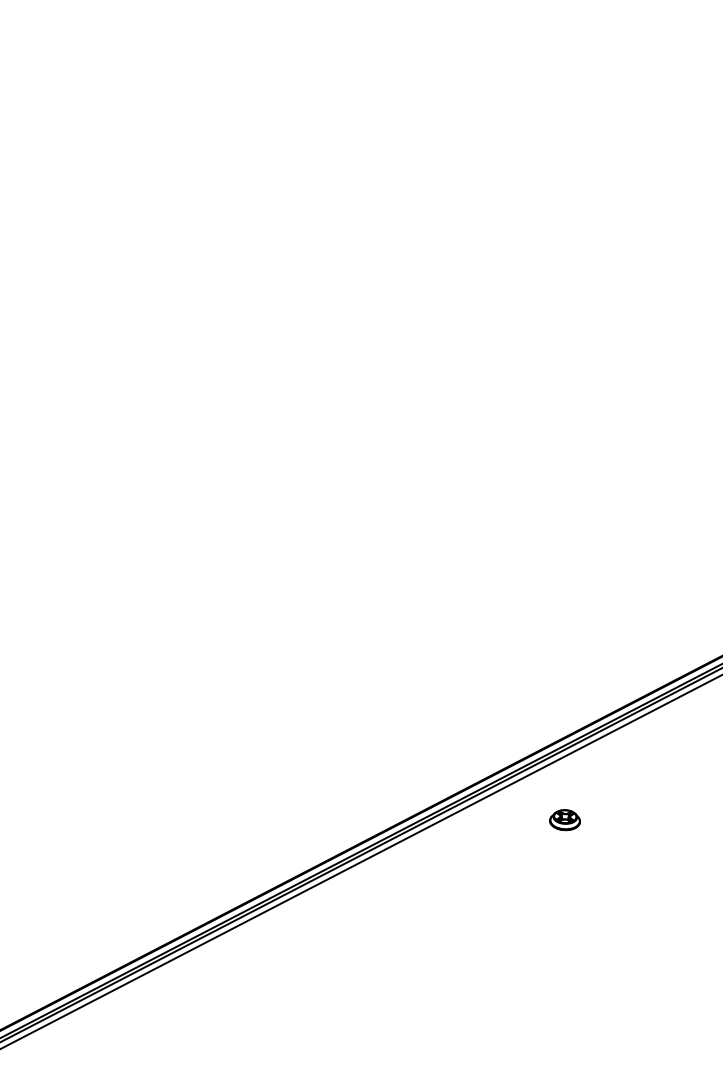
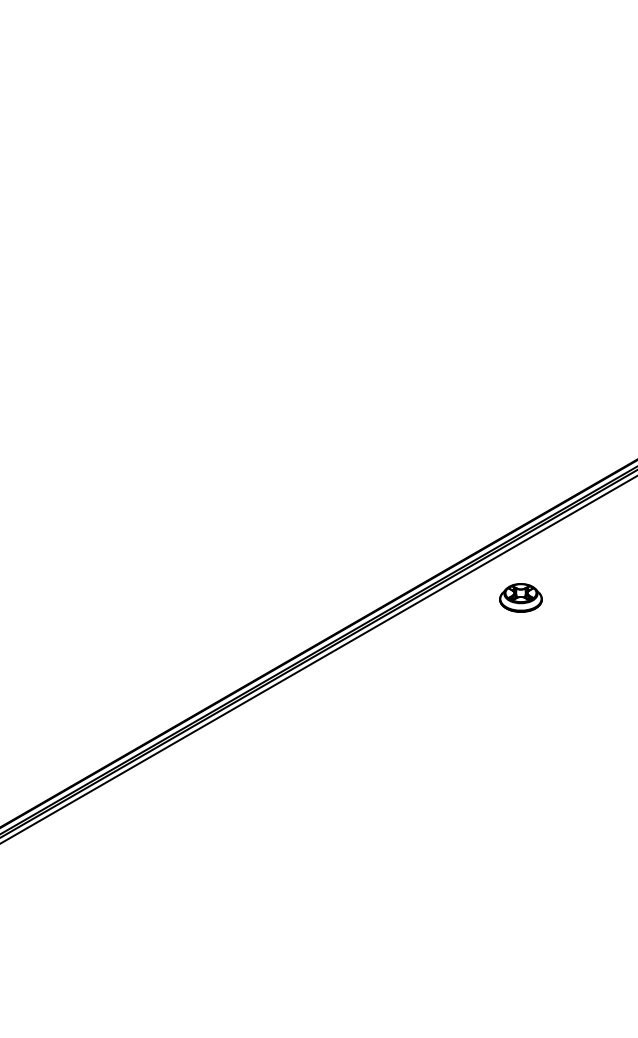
part: (564, 819) -> (520, 597), size x1.67

